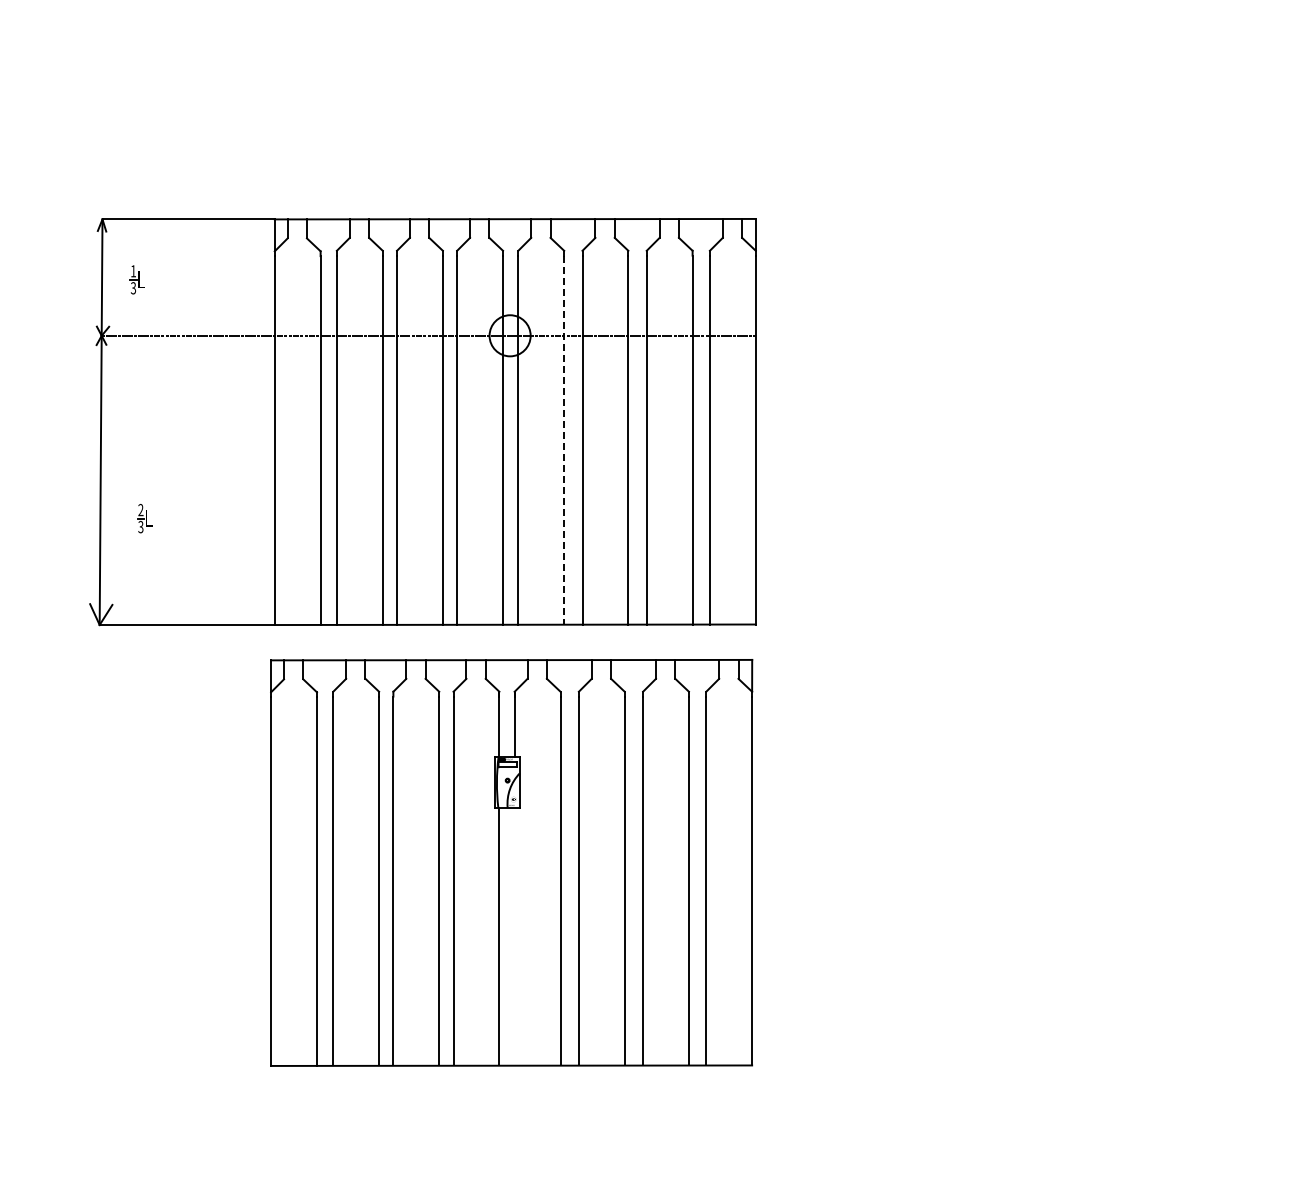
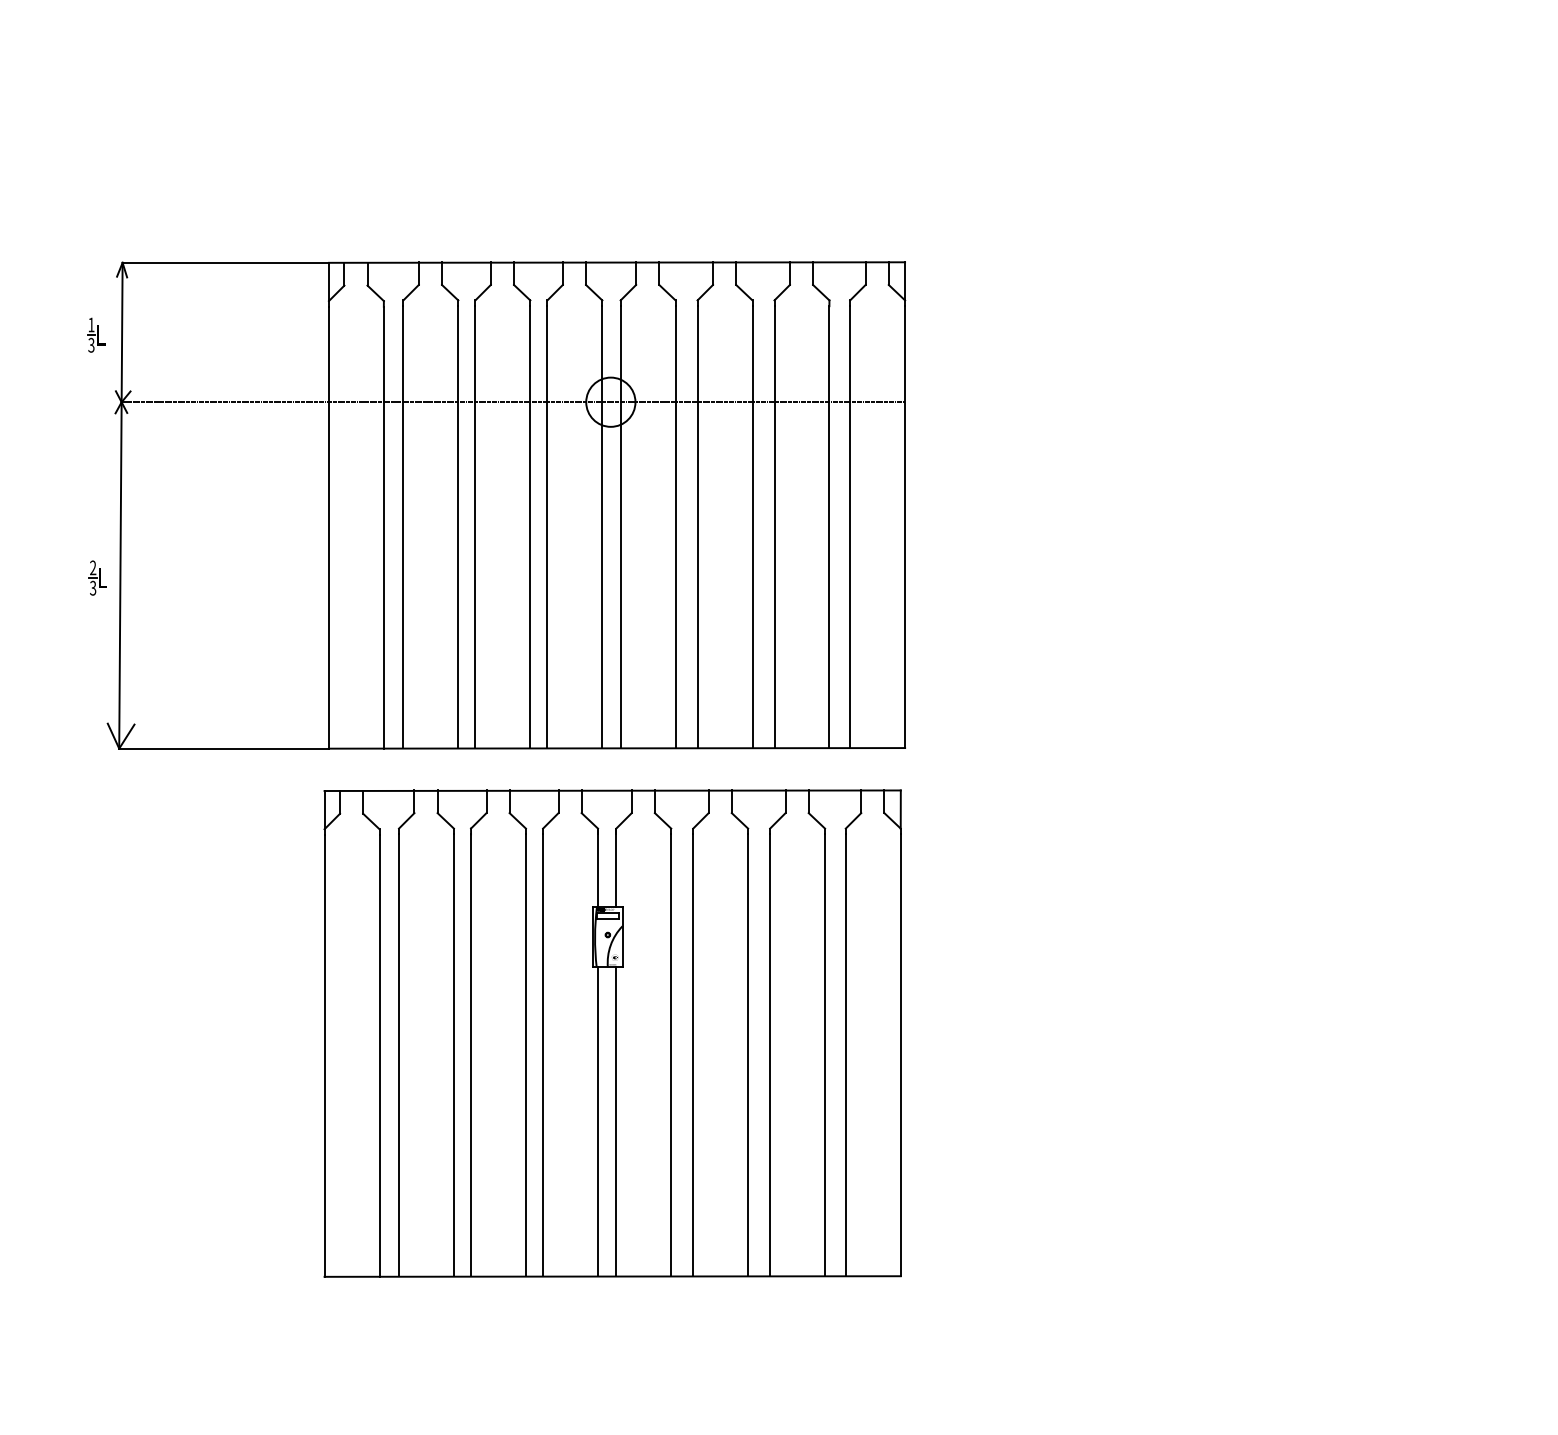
part: (136, 279) -> (95, 334), moved
line: (564, 440) -> (675, 527), dashed -> solid
part: (144, 518) -> (97, 577), moved
line: (514, 936) -> (616, 1121), added

